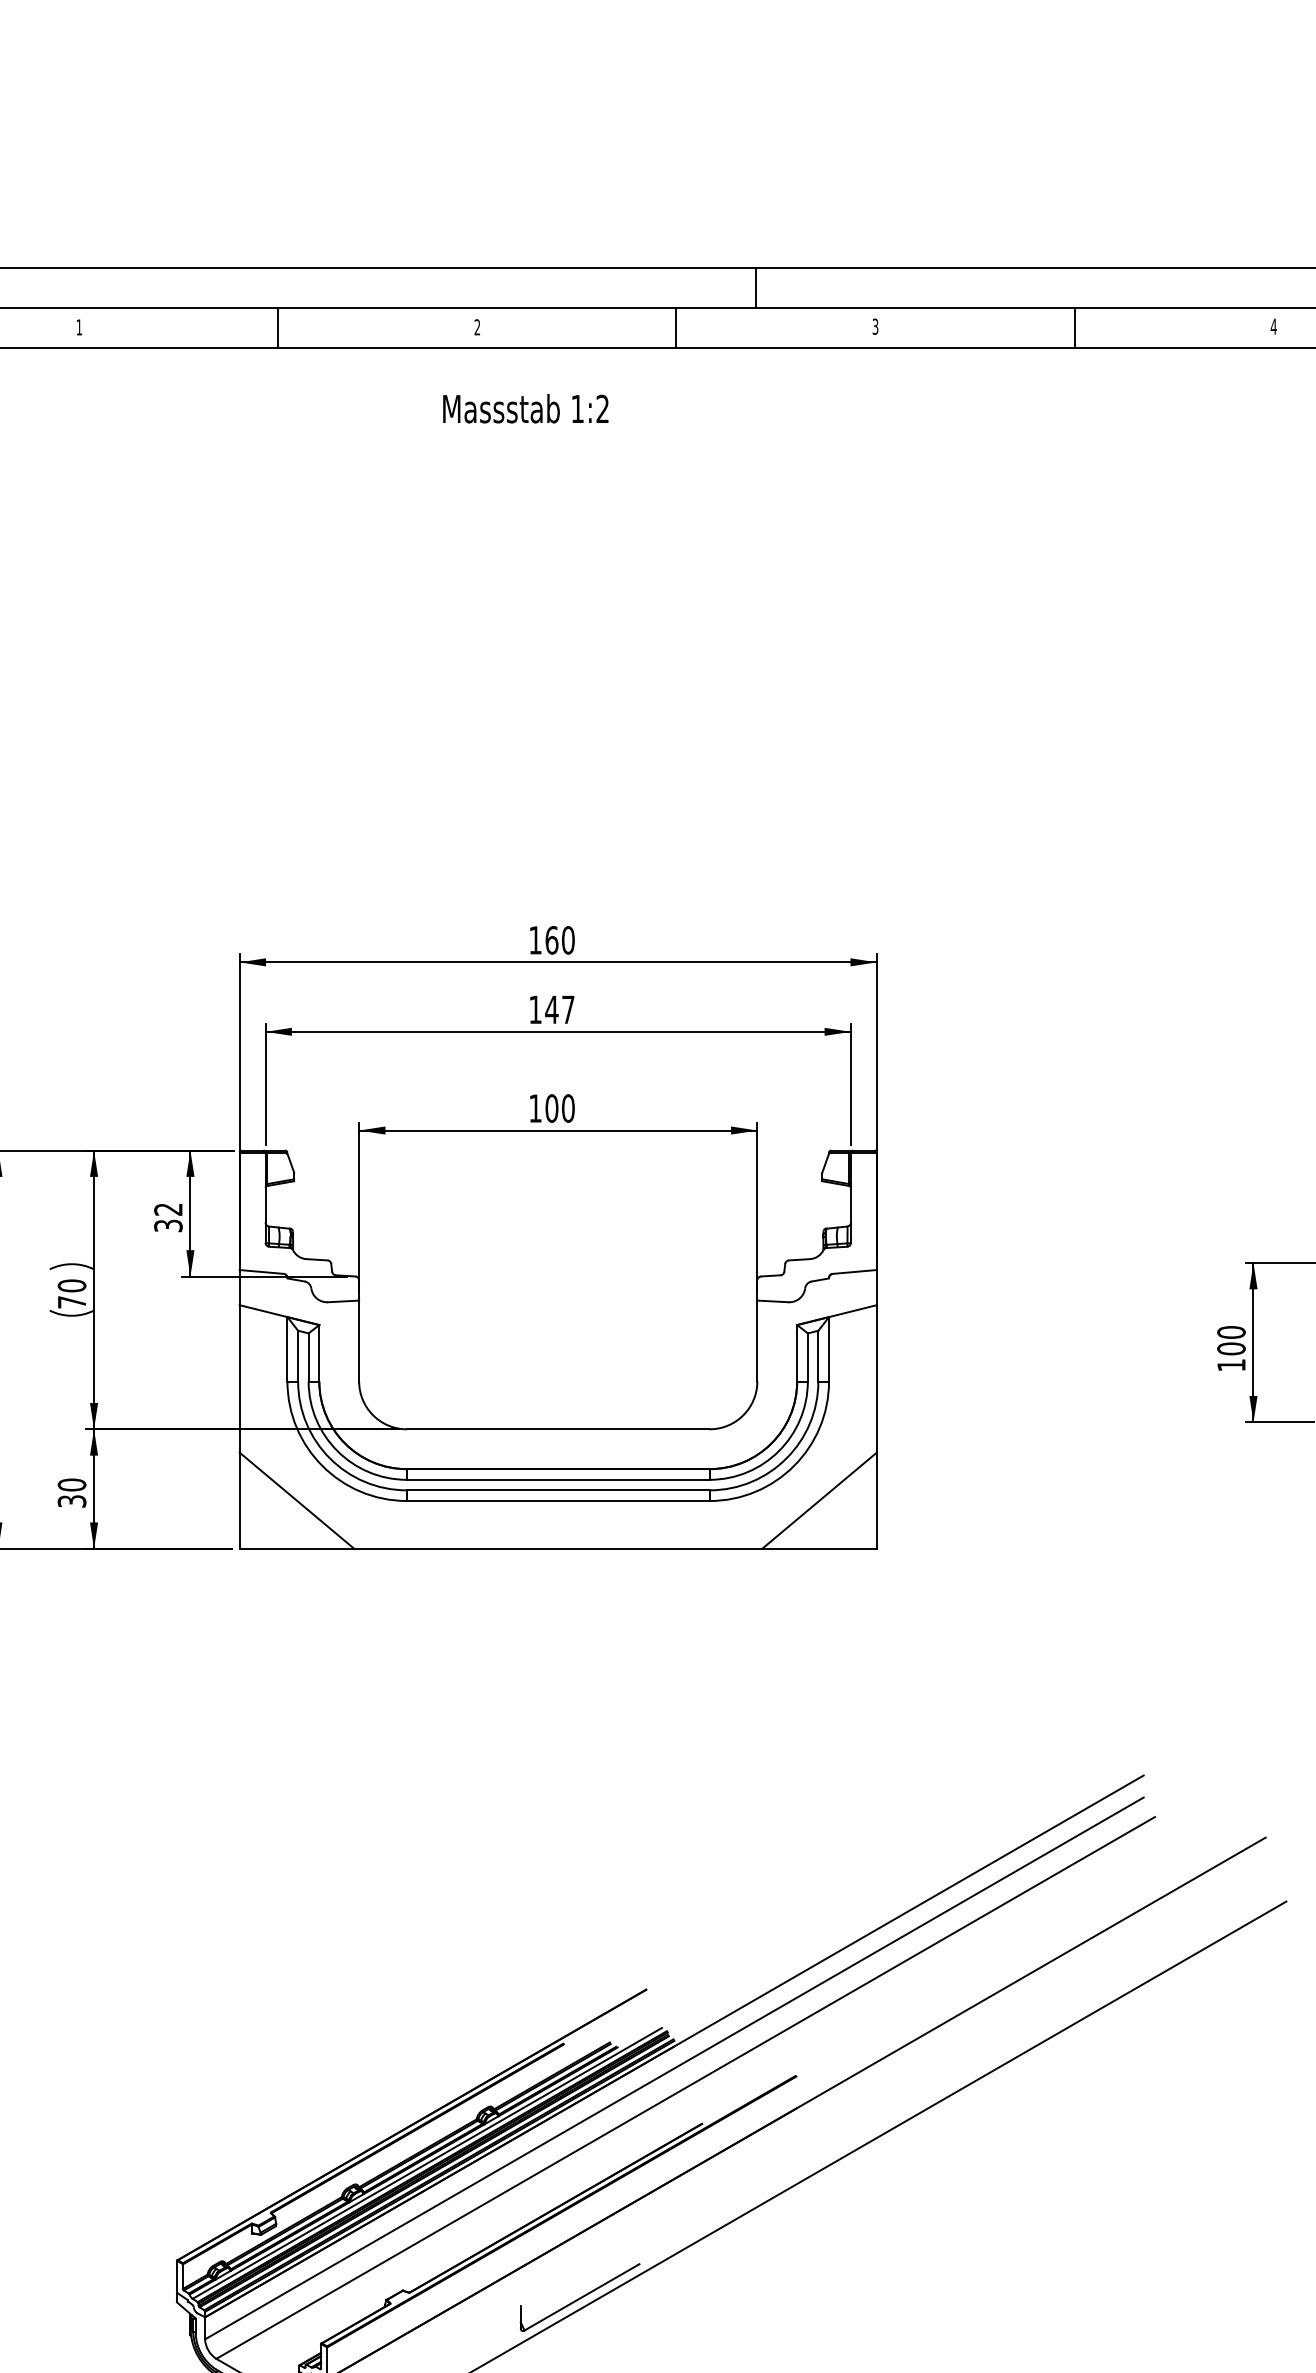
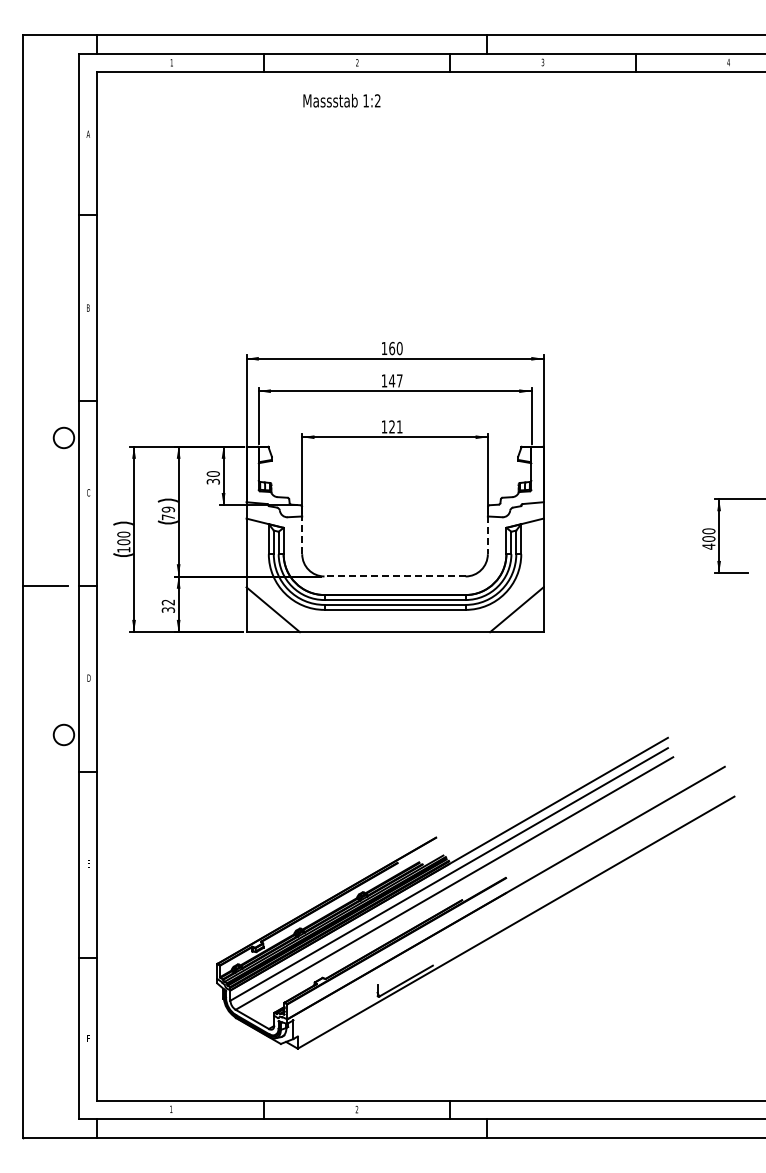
text: (524, 408) -> (341, 100), moved
text: (559, 1107) -> (395, 426), 100 -> 121
text: (166, 1208) -> (212, 473), 32 -> 30
text: (72, 1285) -> (168, 509), 70 -> 79
line: (359, 1341) -> (302, 535), solid -> dashed
line: (756, 1341) -> (487, 535), solid -> dashed
text: (1230, 1364) -> (708, 546), 100 -> 400
line: (559, 1429) -> (395, 576), solid -> dashed
text: (72, 1485) -> (168, 602), 30 -> 32

